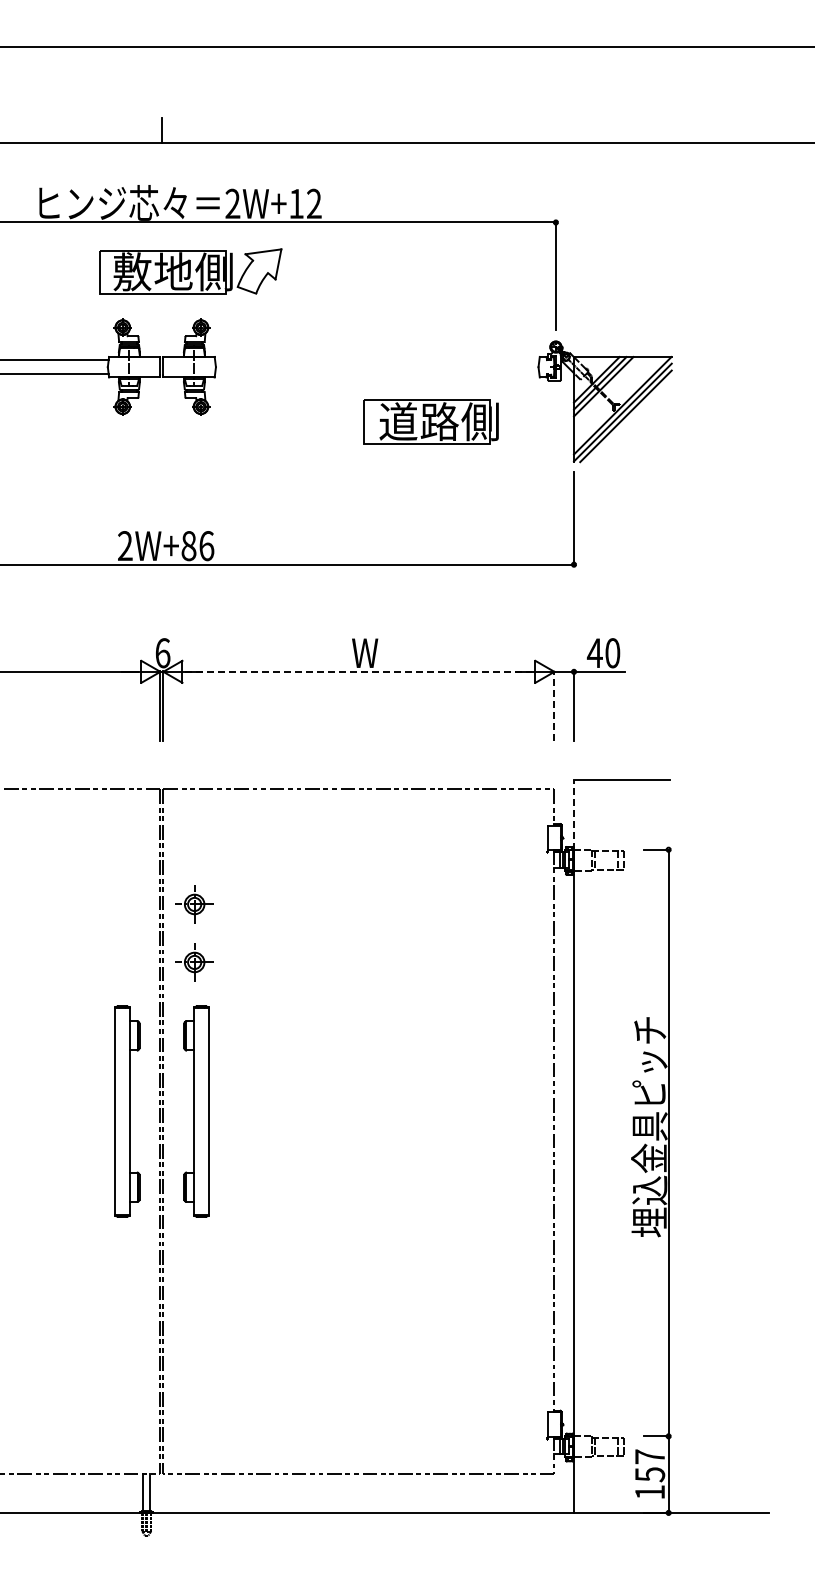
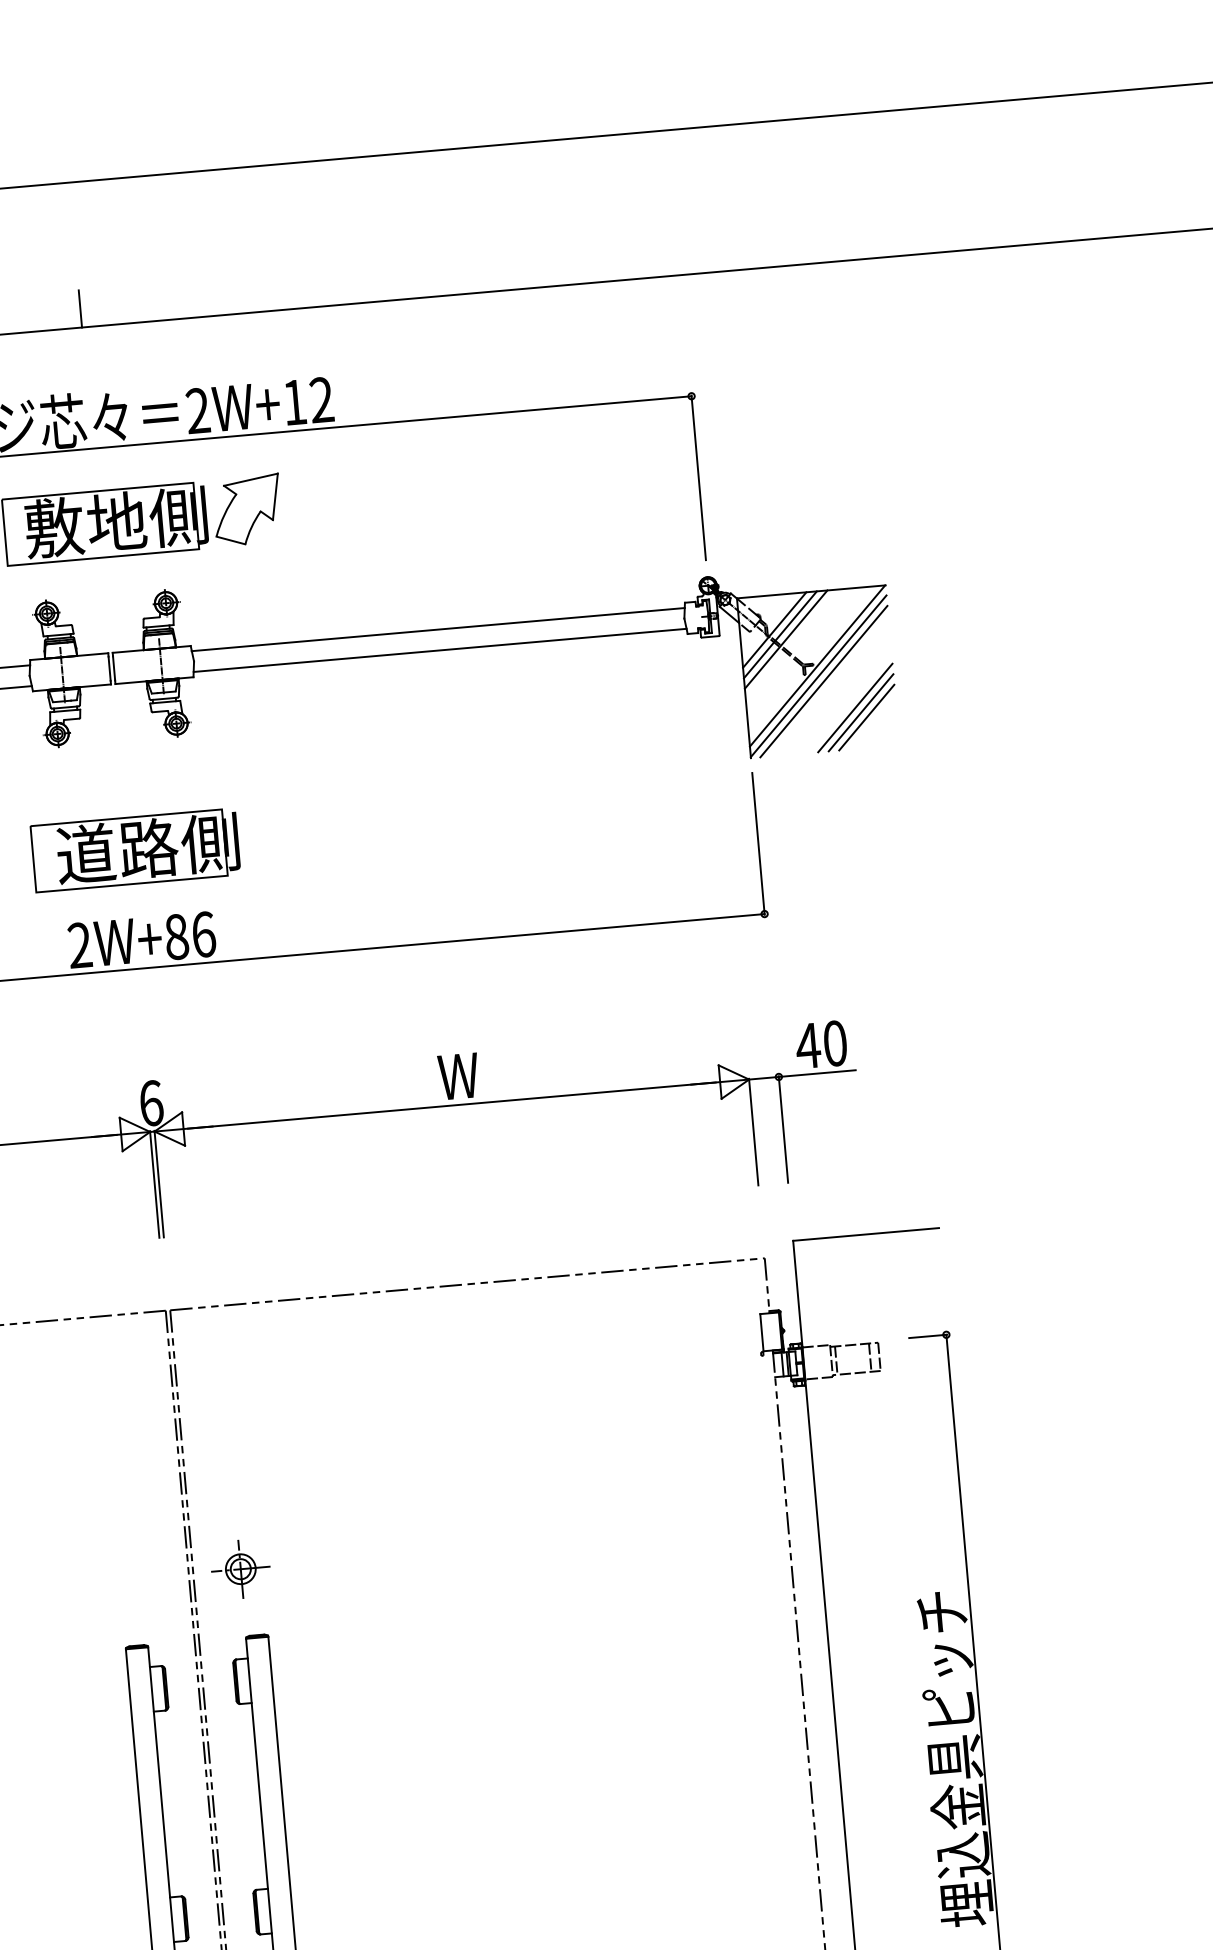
line: (377, 360) -> (438, 629), added
line: (377, 374) -> (440, 651), added
part: (430, 421) -> (134, 849), moved
part: (644, 435) -> (854, 708), added
line: (358, 671) -> (451, 1105), dashed -> solid
line: (554, 705) -> (753, 1130), dashed -> solid
line: (574, 814) -> (798, 1293), dashed -> solid
part: (194, 904) -> (232, 1481), removed

